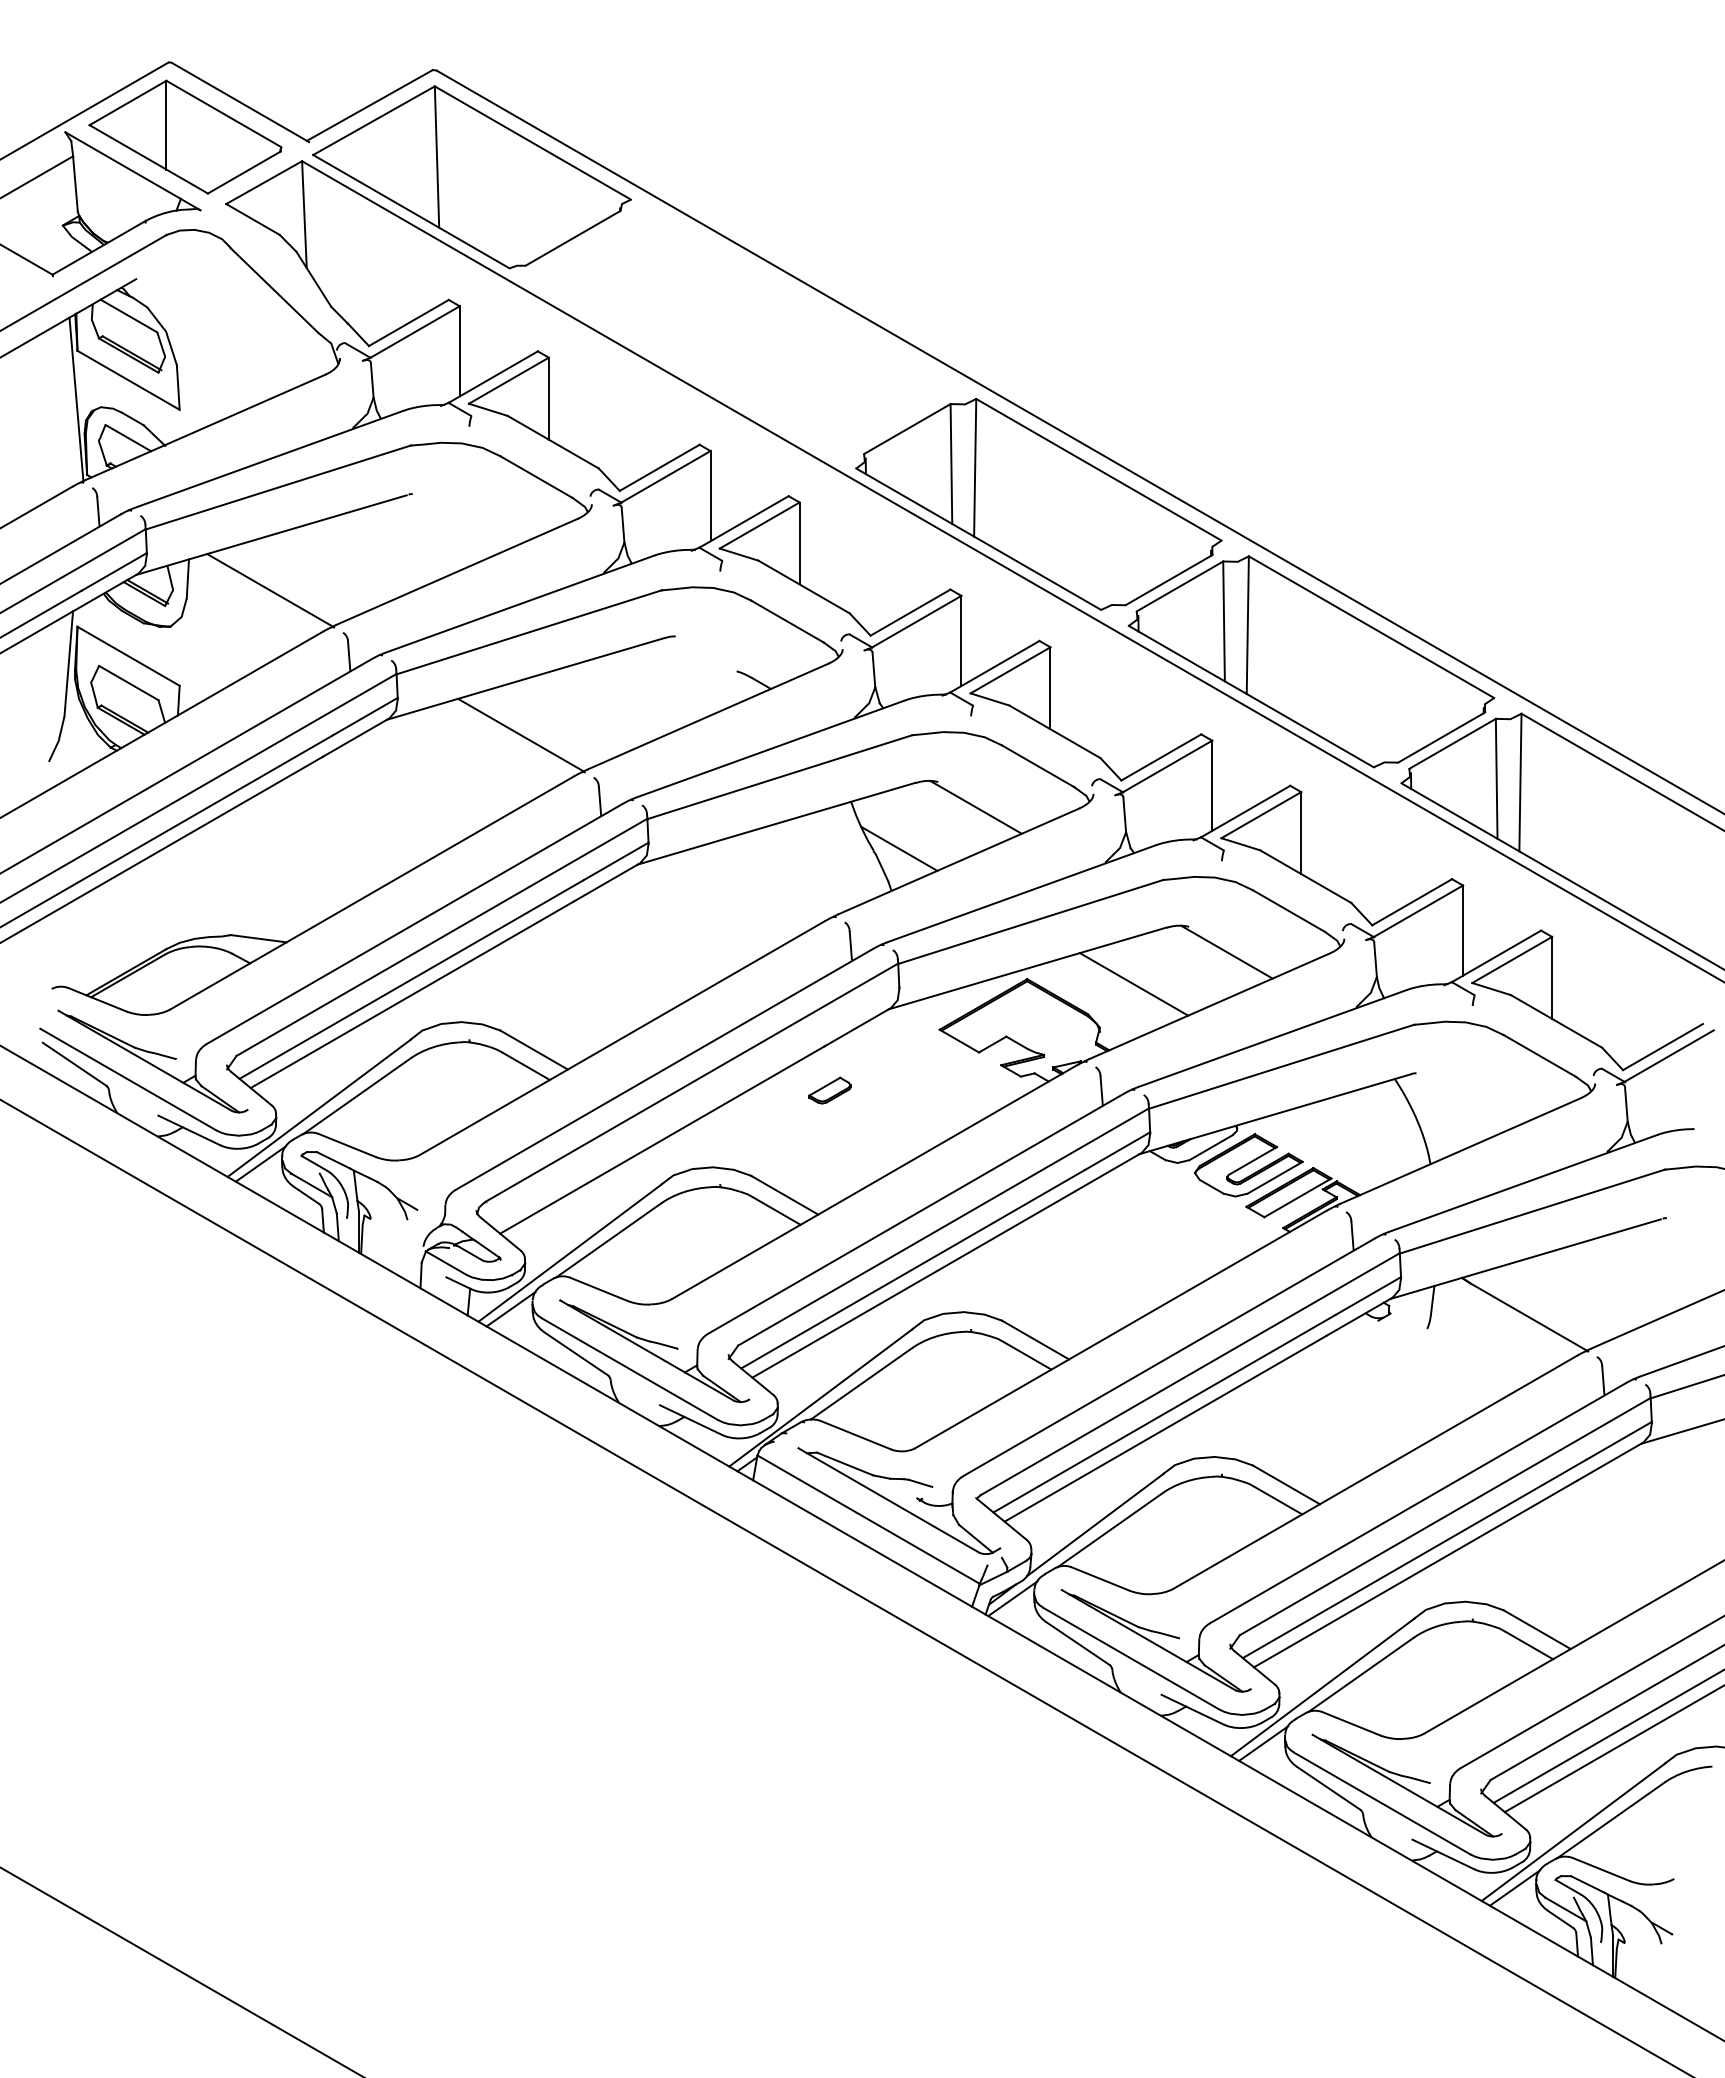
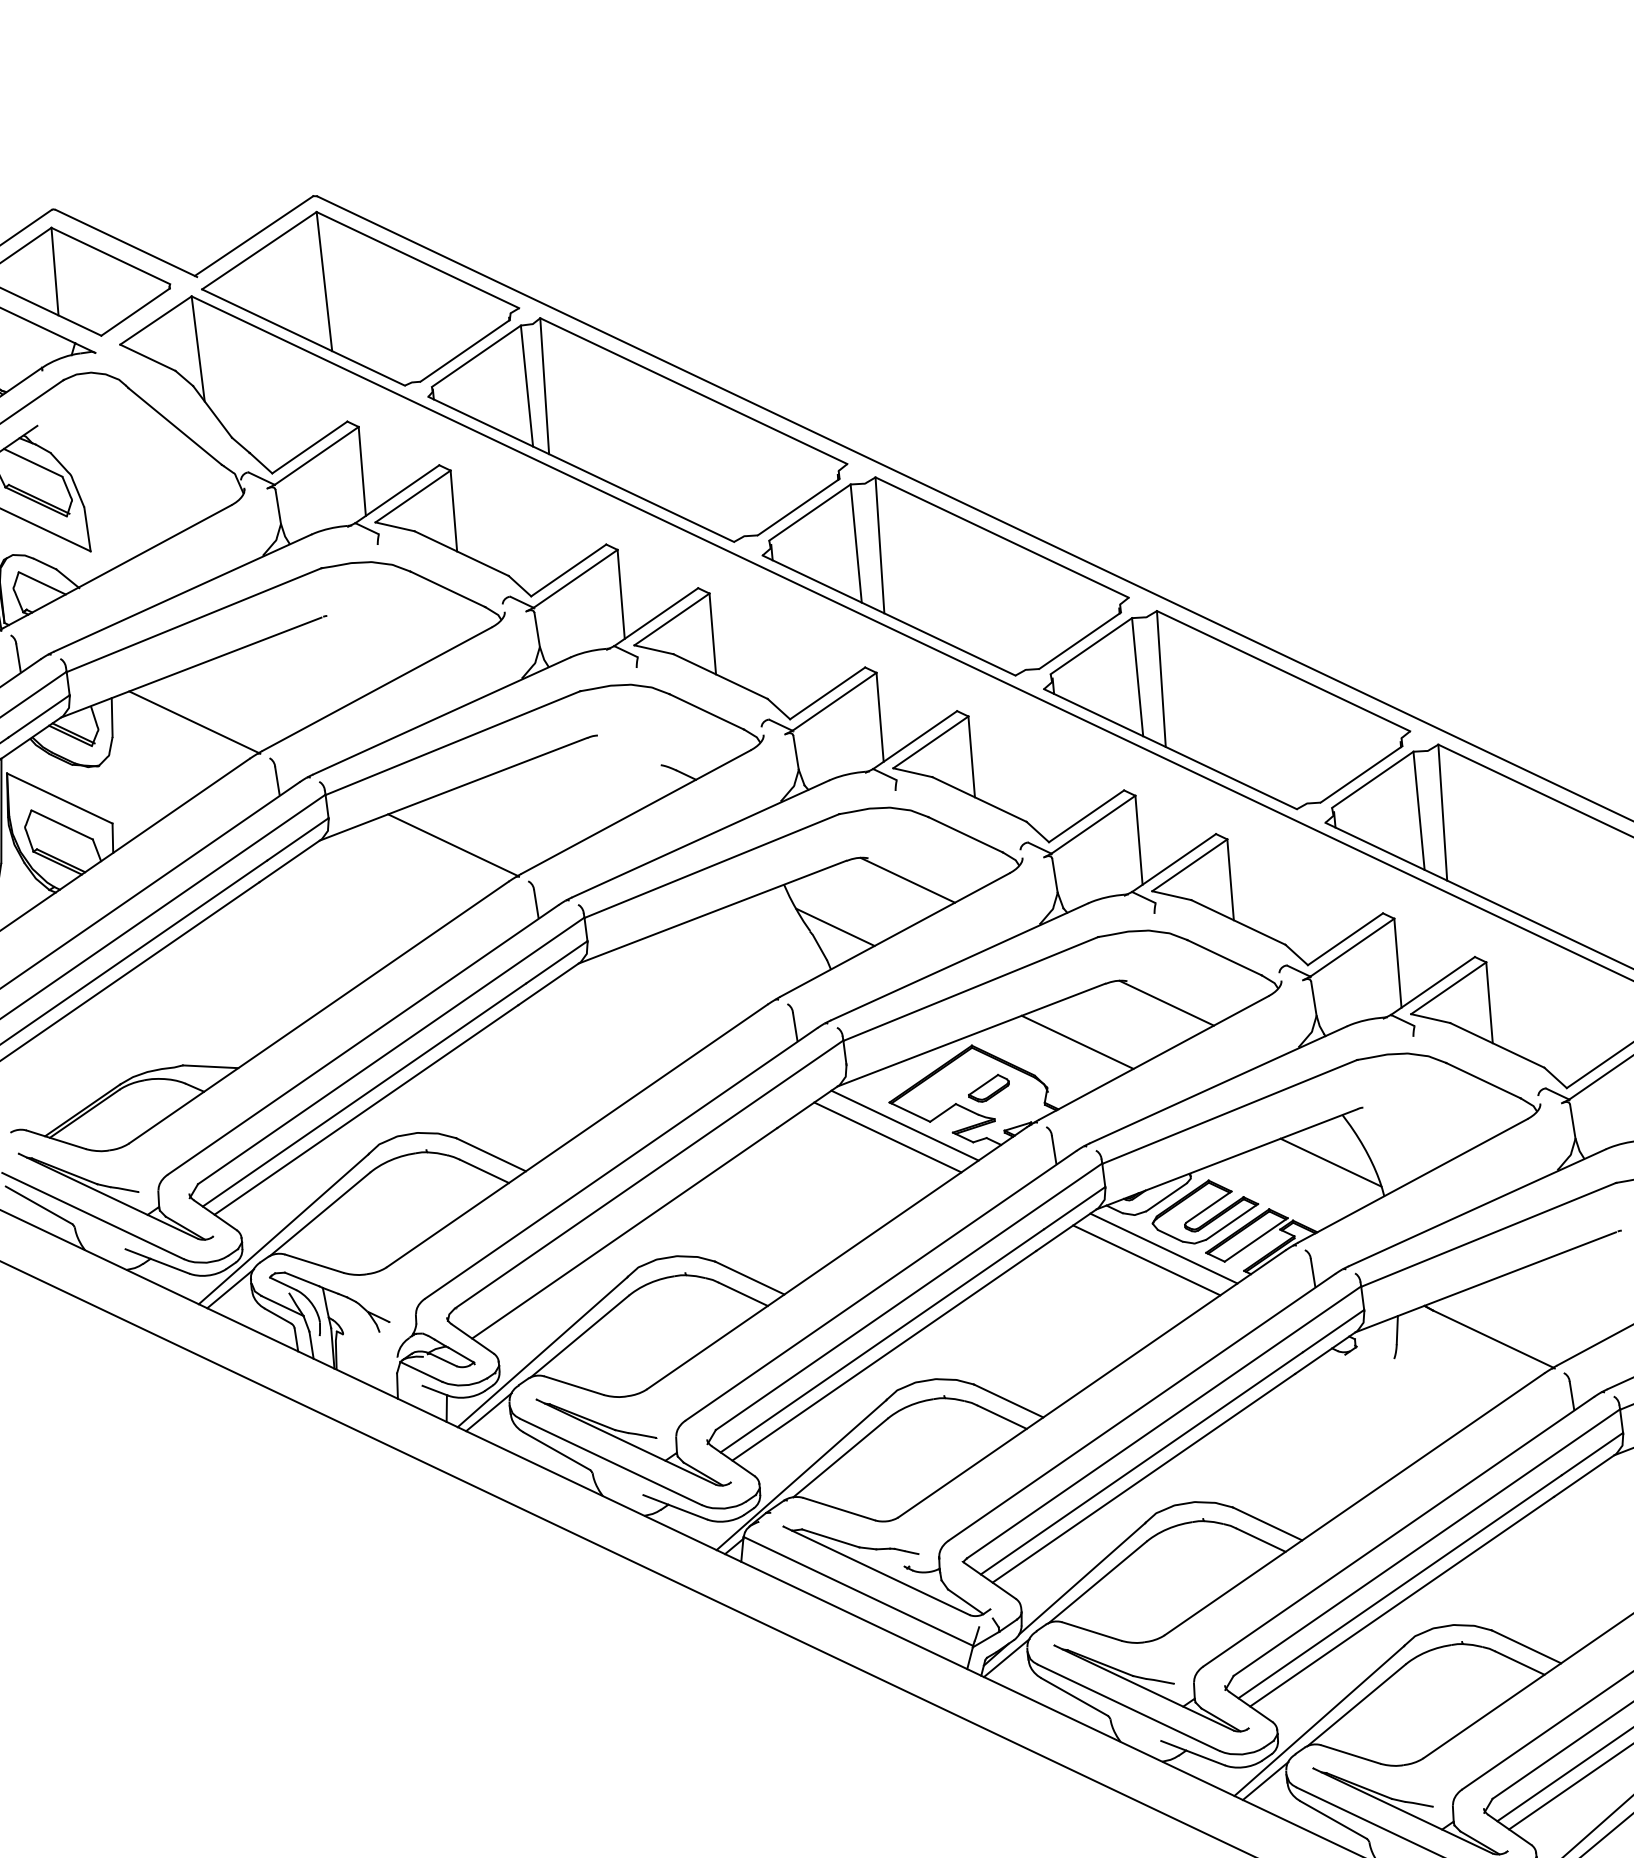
part: (740, 331) -> (637, 429), added
line: (953, 1054) -> (905, 1125), added
line: (934, 1064) -> (887, 1137), added
part: (829, 1090) -> (988, 1088), moved
line: (1379, 1125) -> (1330, 1162), added
line: (1203, 1198) -> (1163, 1248), added
line: (1185, 1209) -> (1146, 1260), added

